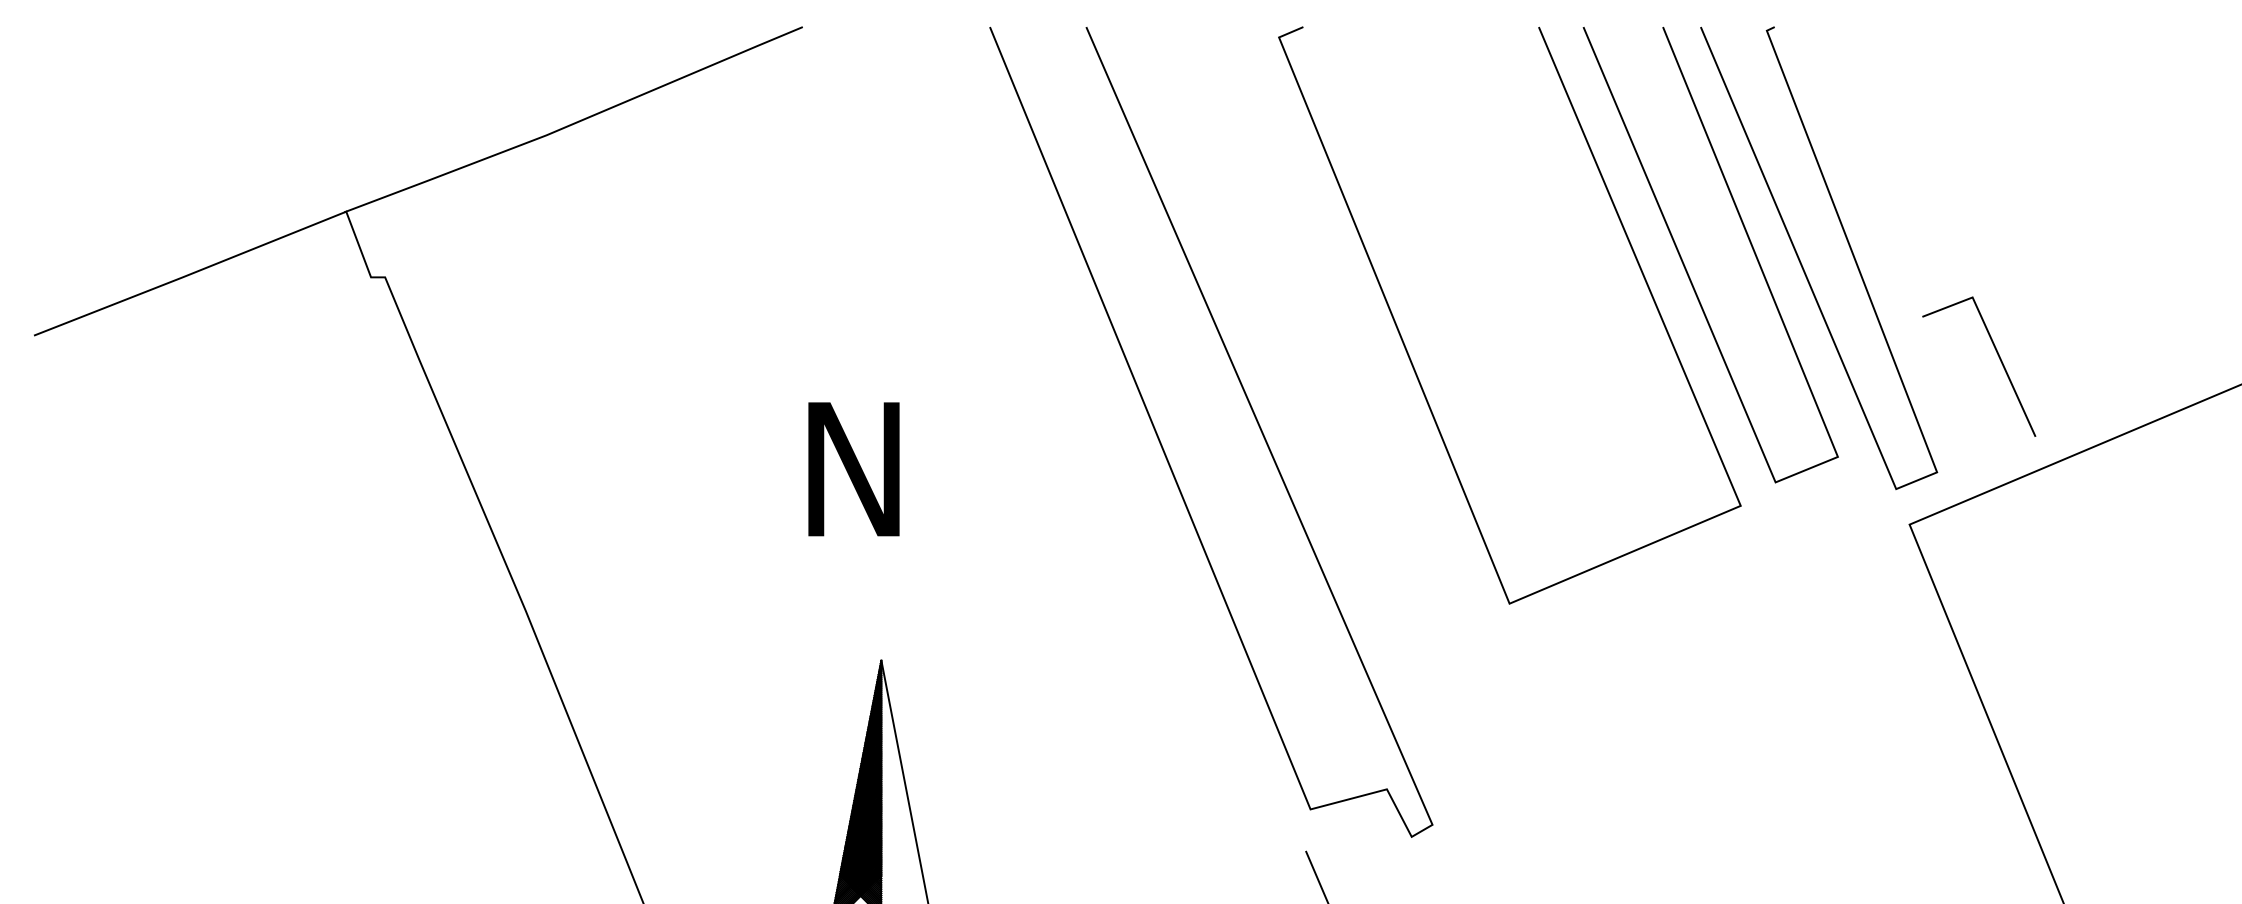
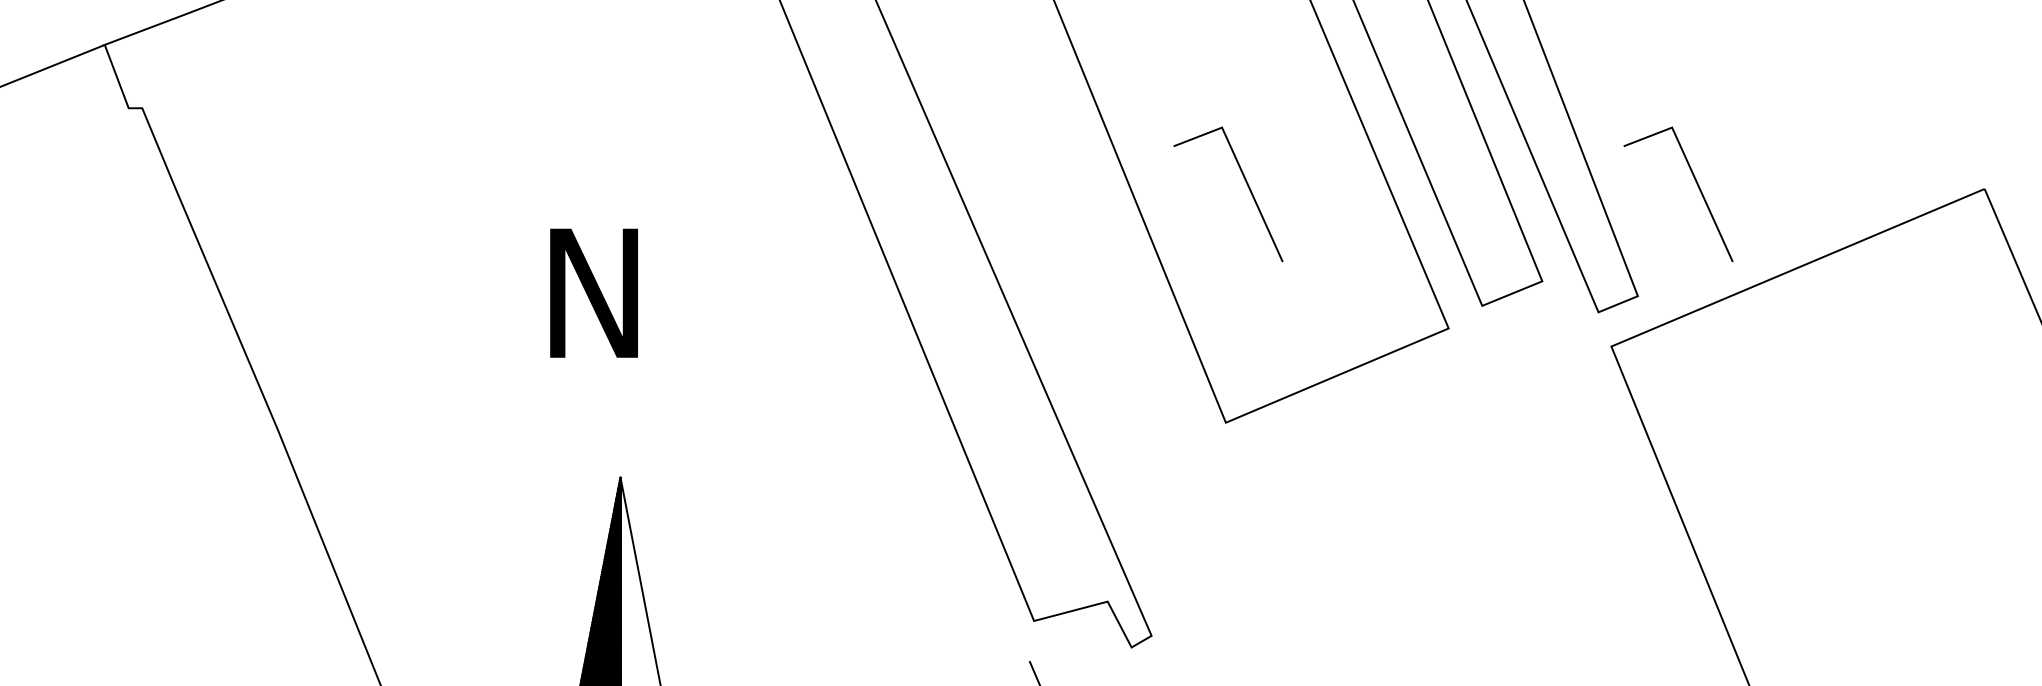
line: (1531, 357) -> (1247, 185), added

